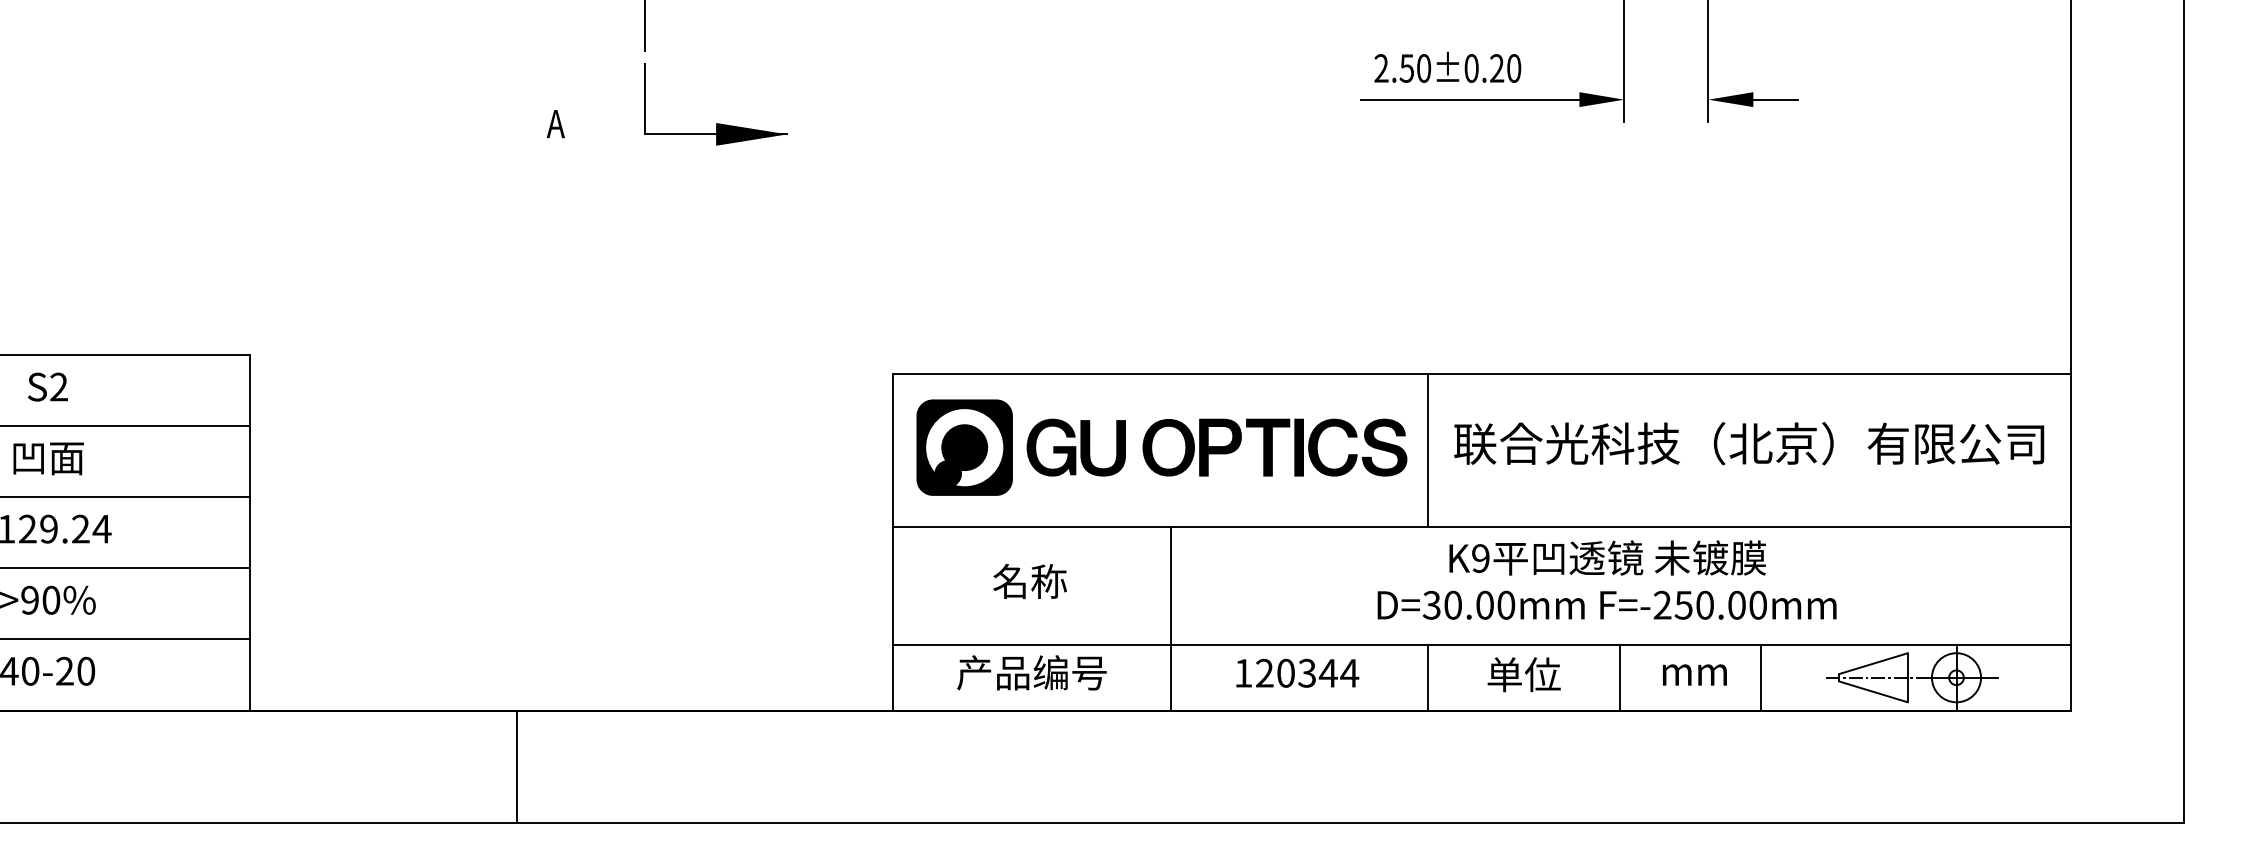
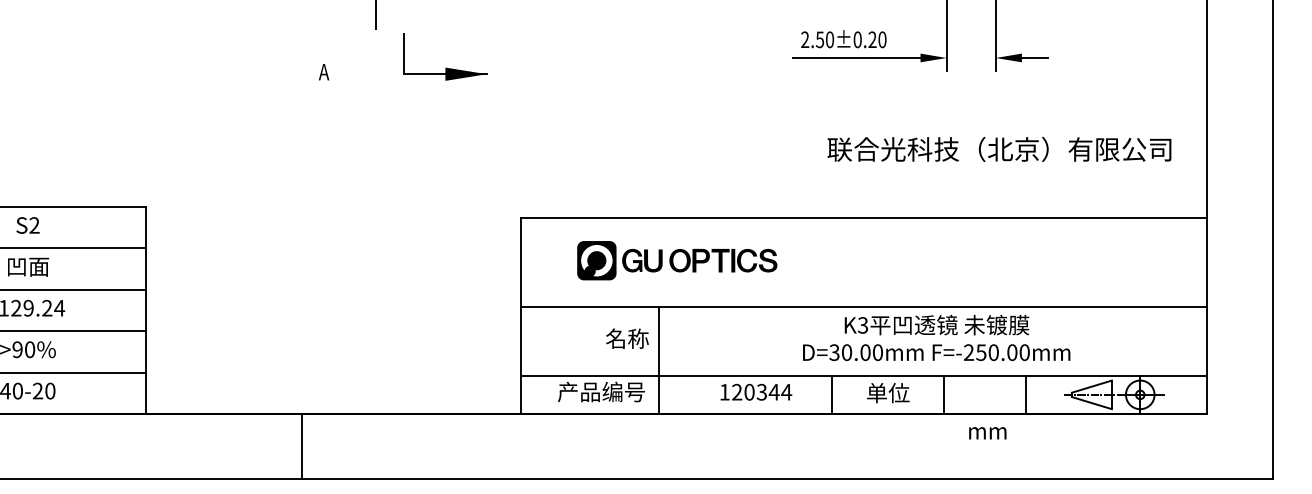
part: (716, 122) -> (445, 67), moved
text: (1749, 443) -> (999, 149), moved
part: (1162, 447) -> (677, 260), size x0.7
line: (1428, 448) -> (832, 261), removed
text: (1479, 558) -> (862, 325), K9 -> K3
text: (1030, 581) -> (627, 338), moved
line: (1170, 618) -> (658, 360), moved
text: (1694, 675) -> (987, 433), moved

